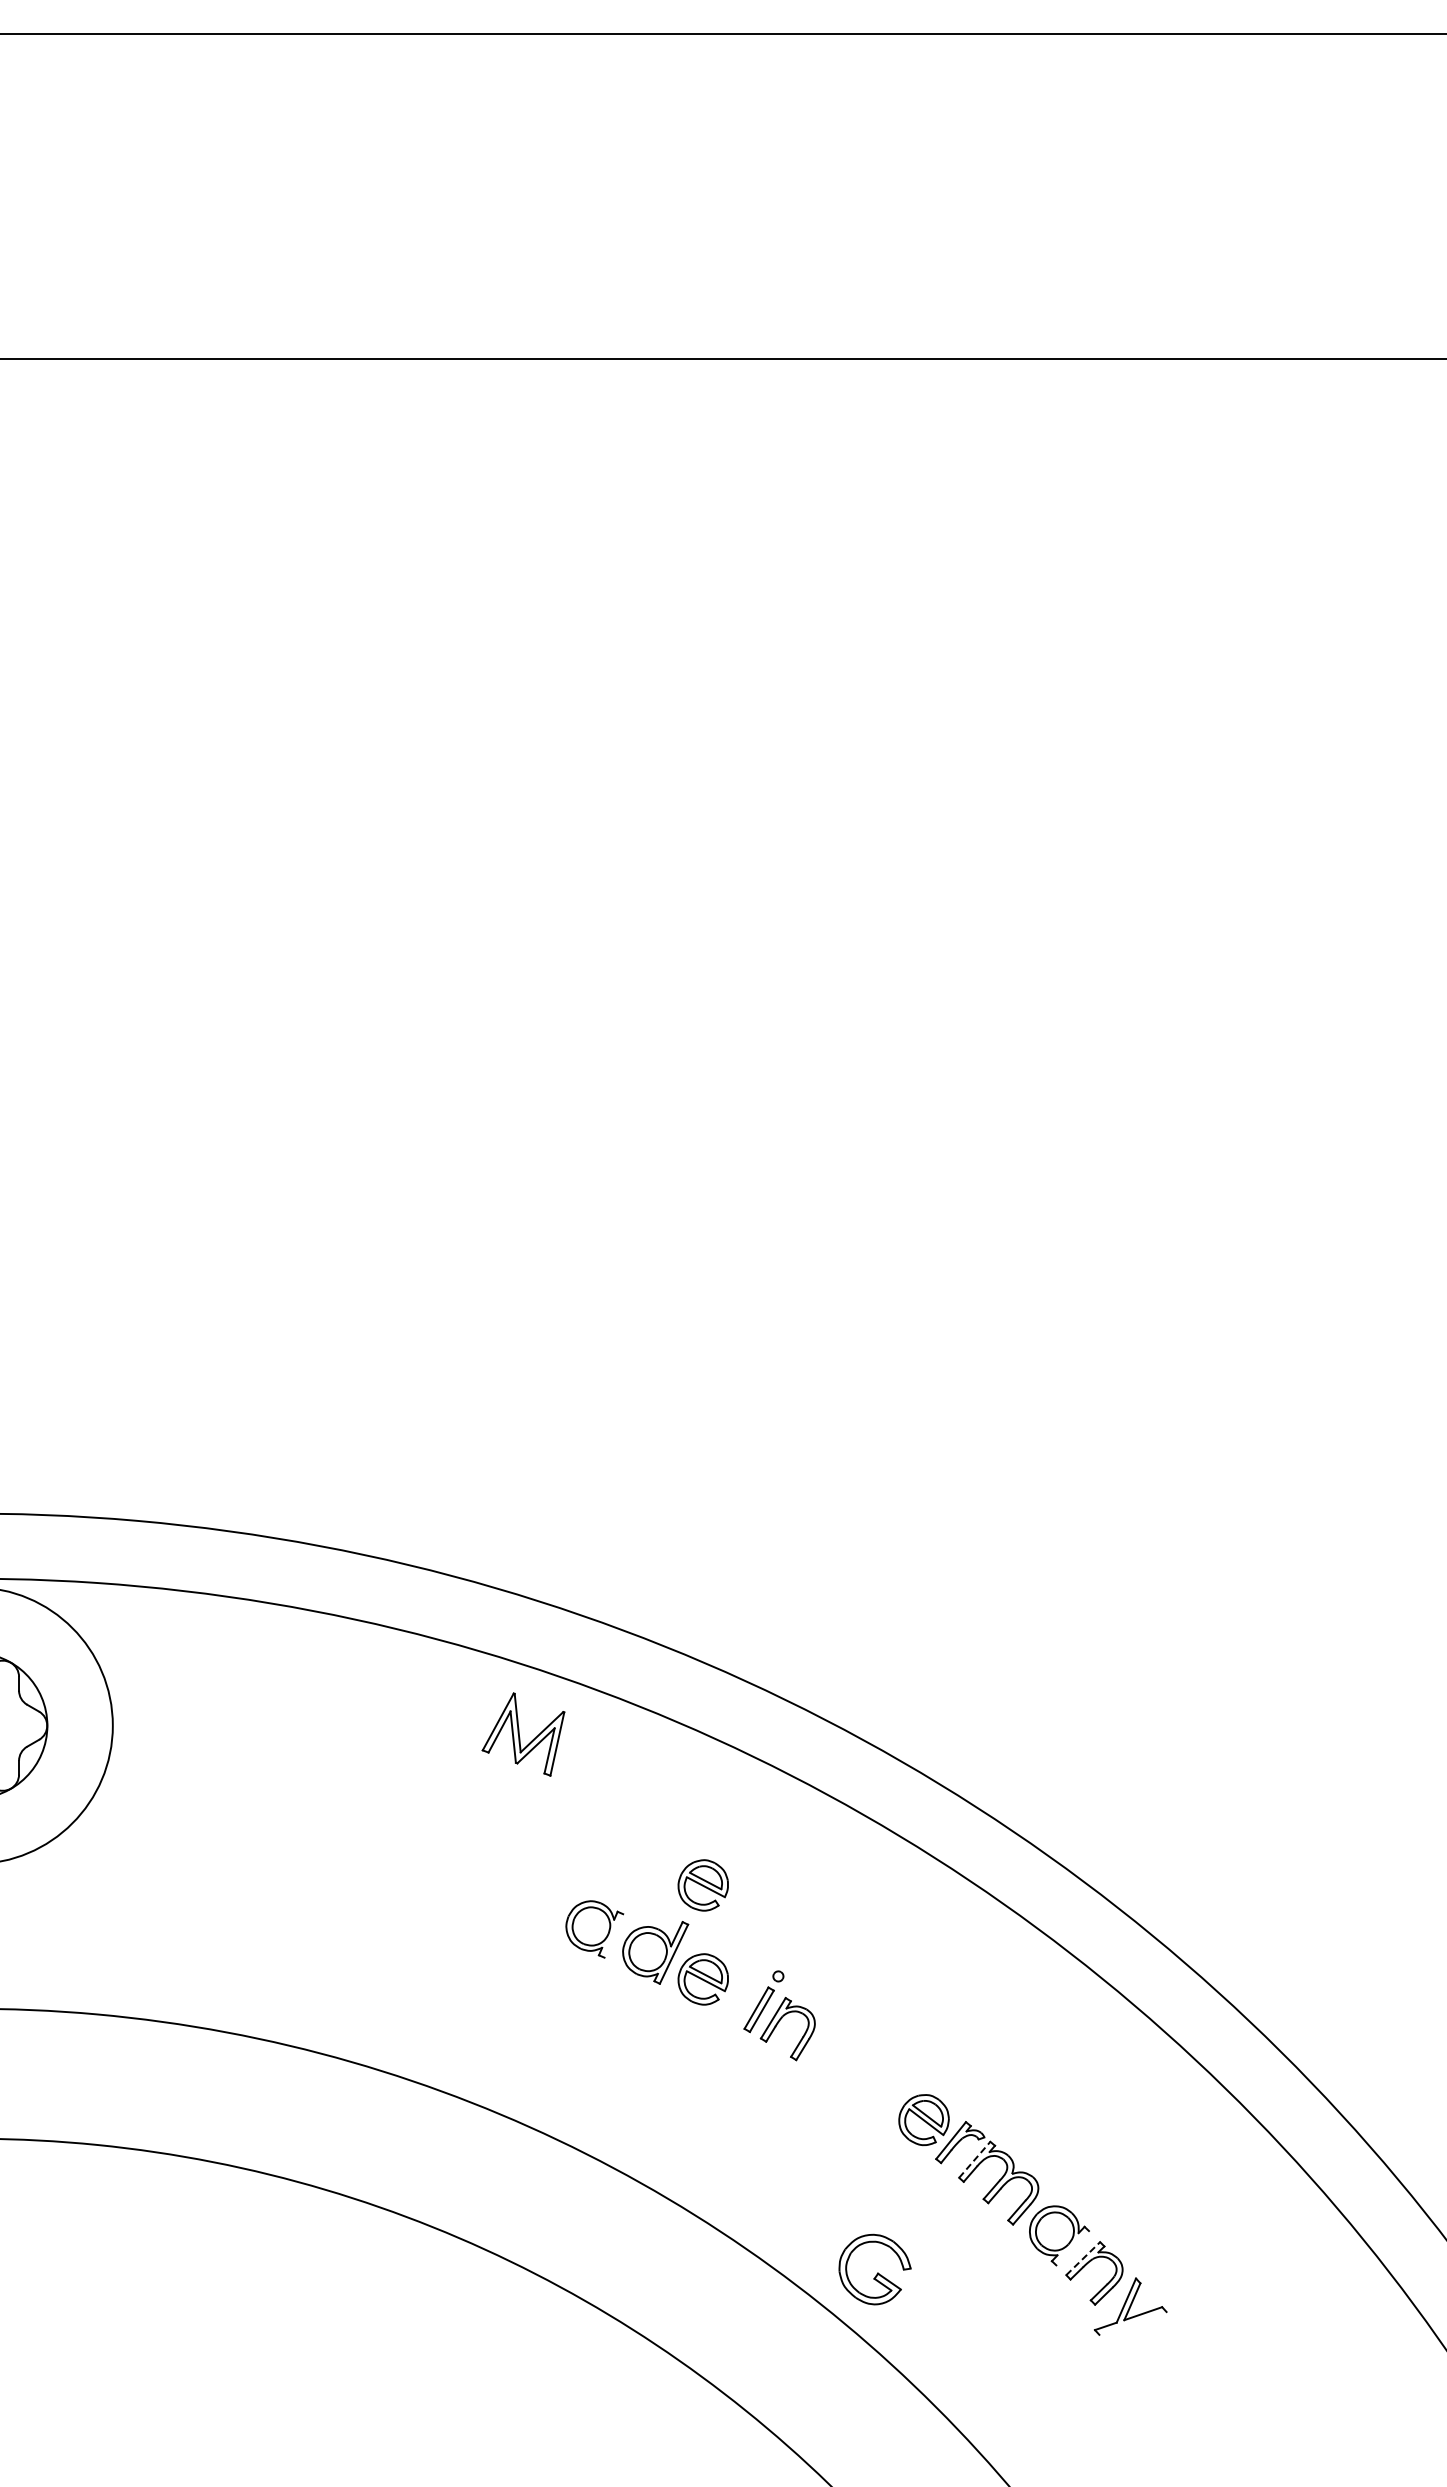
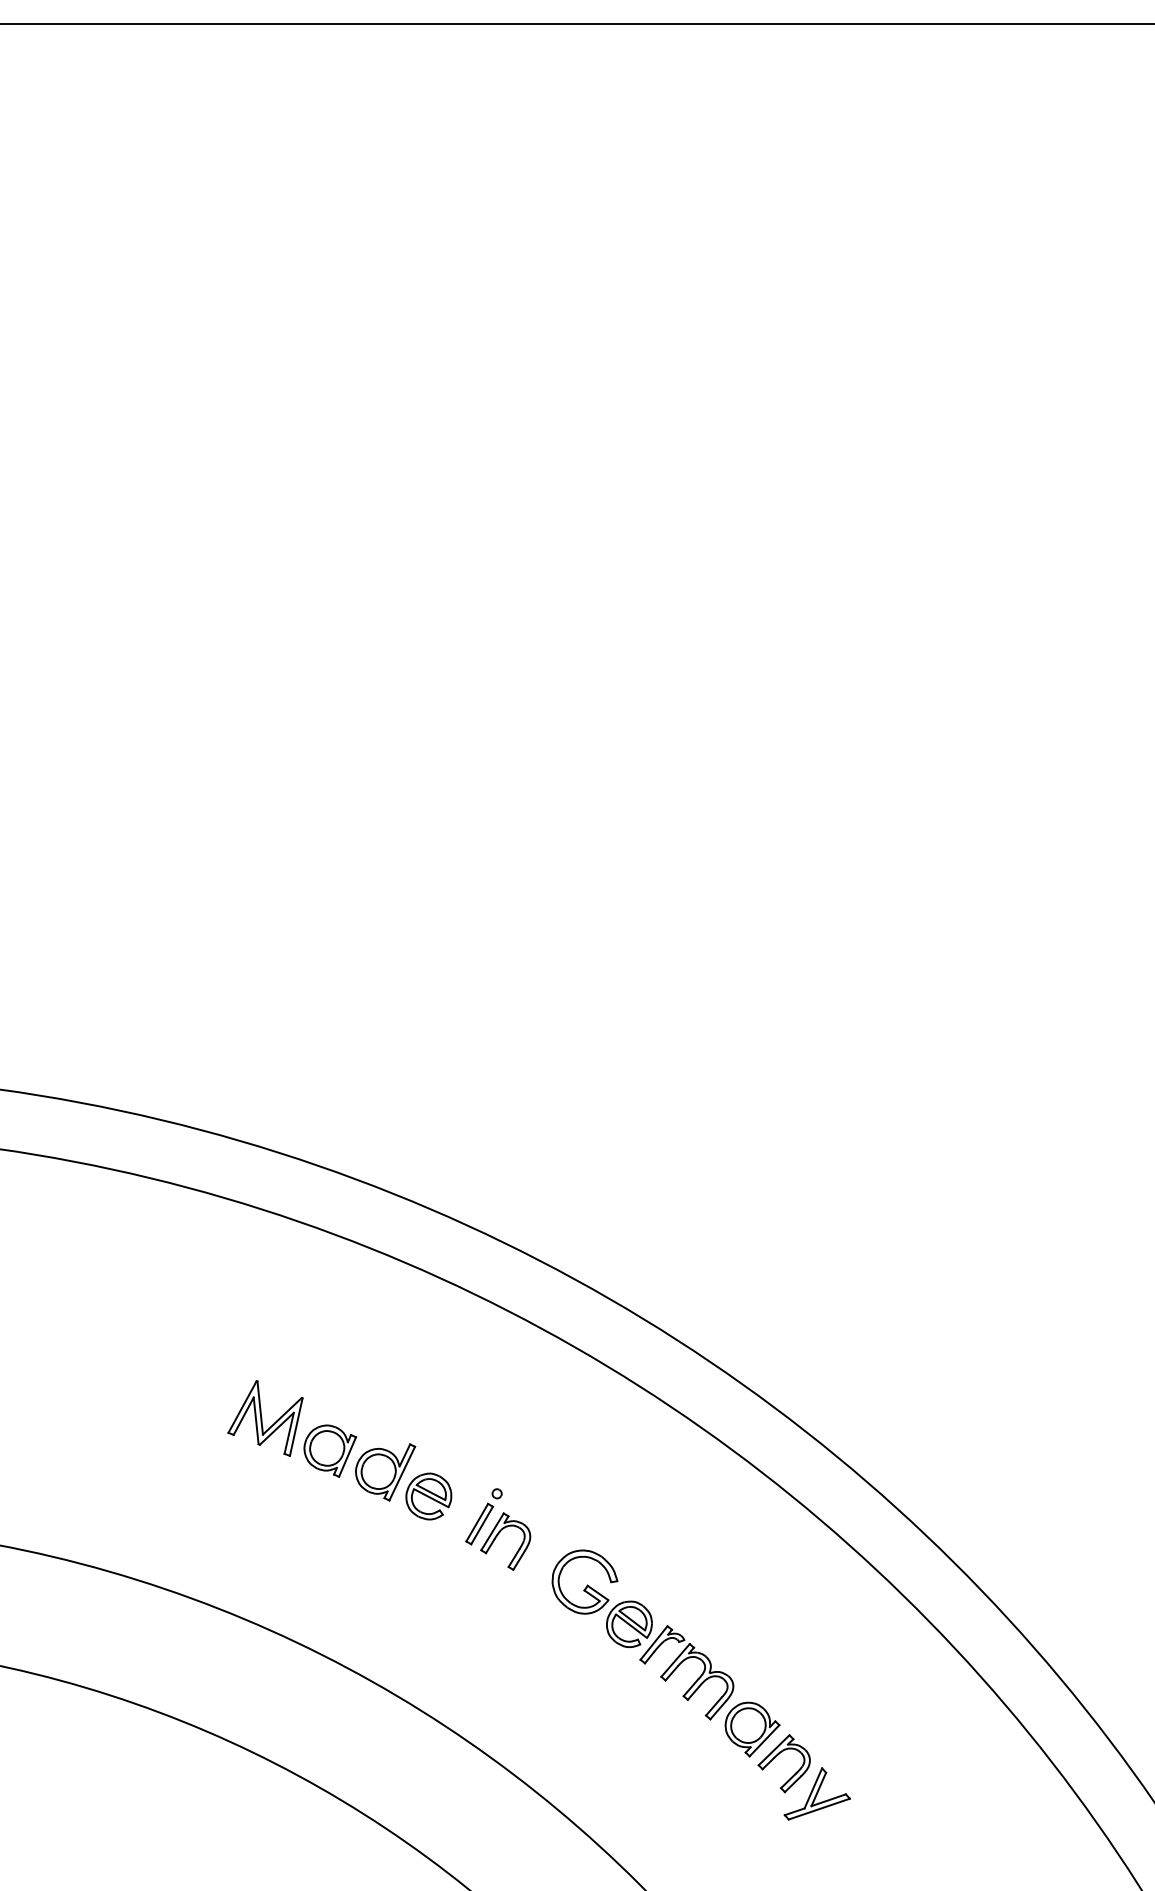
part: (523, 1734) -> (265, 1418), moved
part: (702, 1885) -> (428, 1411), removed
line: (613, 1935) -> (347, 1456), added
line: (974, 2159) -> (675, 1660), dashed -> solid
line: (1072, 2248) -> (764, 1741), added
line: (1083, 2258) -> (774, 1750), dashed -> solid
part: (874, 2269) -> (584, 1582), moved
line: (1132, 2322) -> (818, 1808), added

